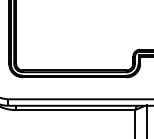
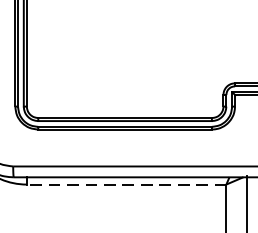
line: (75, 110) -> (126, 185), solid -> dashed

